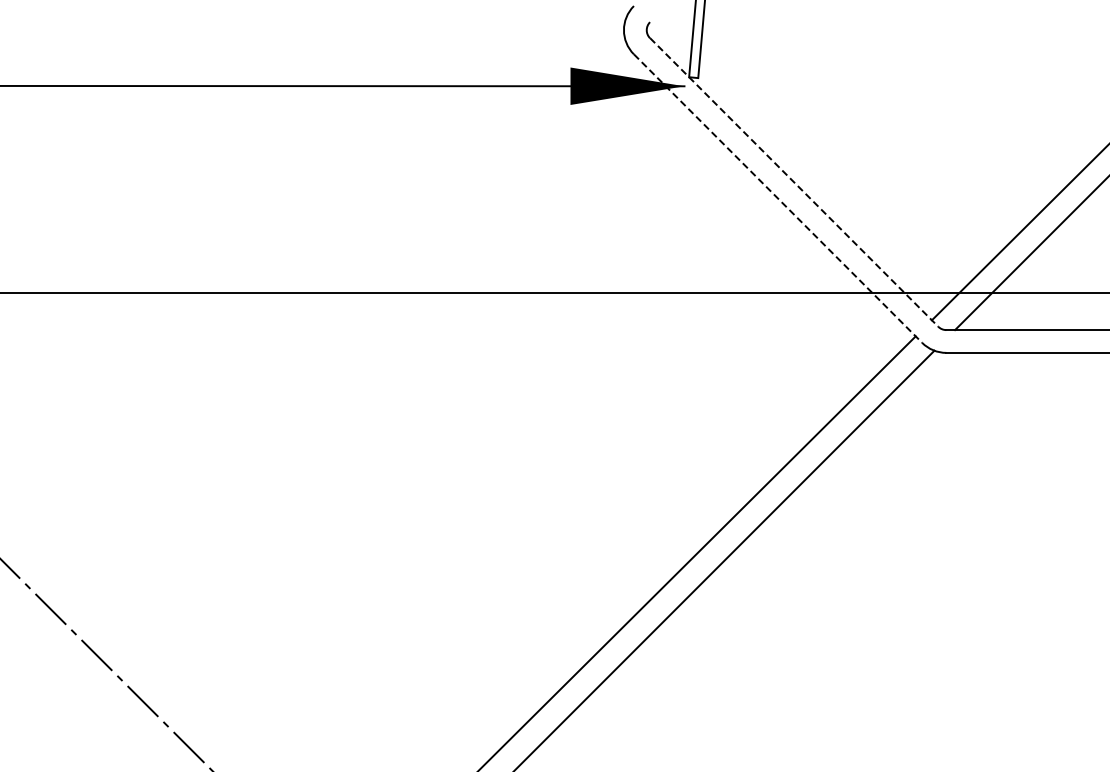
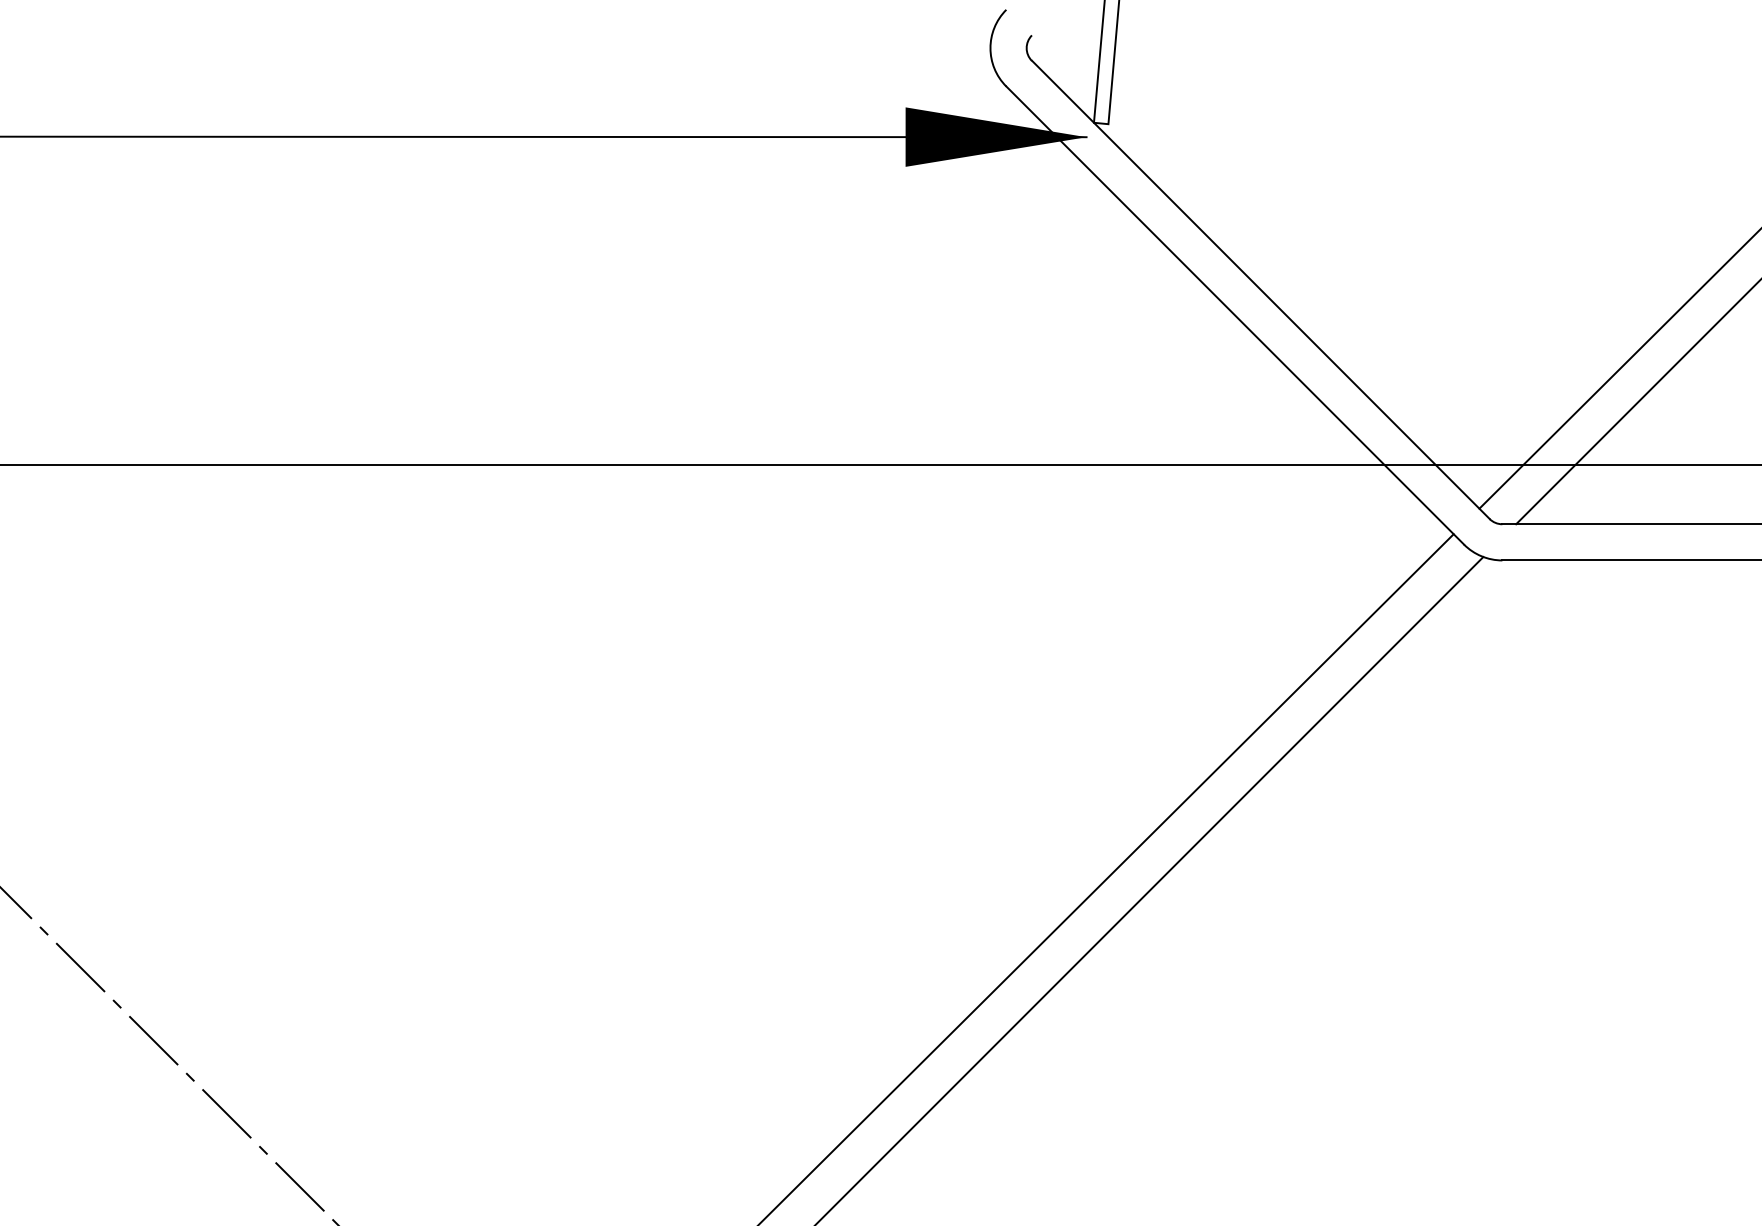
line: (794, 182) -> (1261, 289), dashed -> solid
line: (778, 198) -> (1235, 315), dashed -> solid

